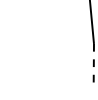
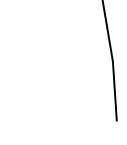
line: (93, 64) -> (114, 91), dashed -> solid

